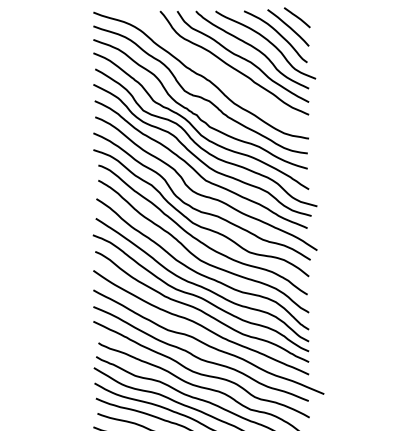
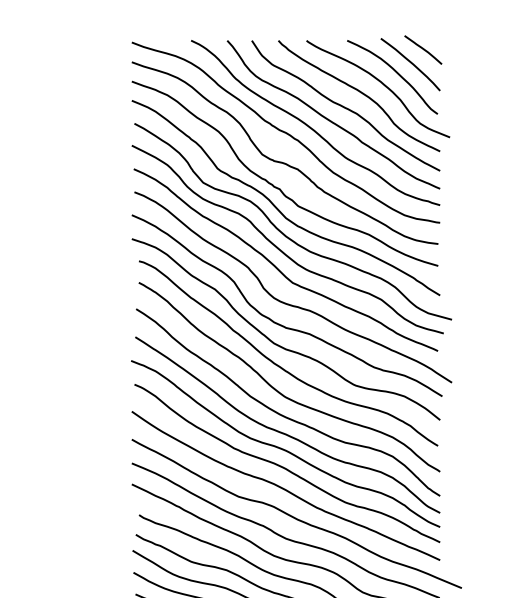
curve: (219, 71) -> (312, 126), added

